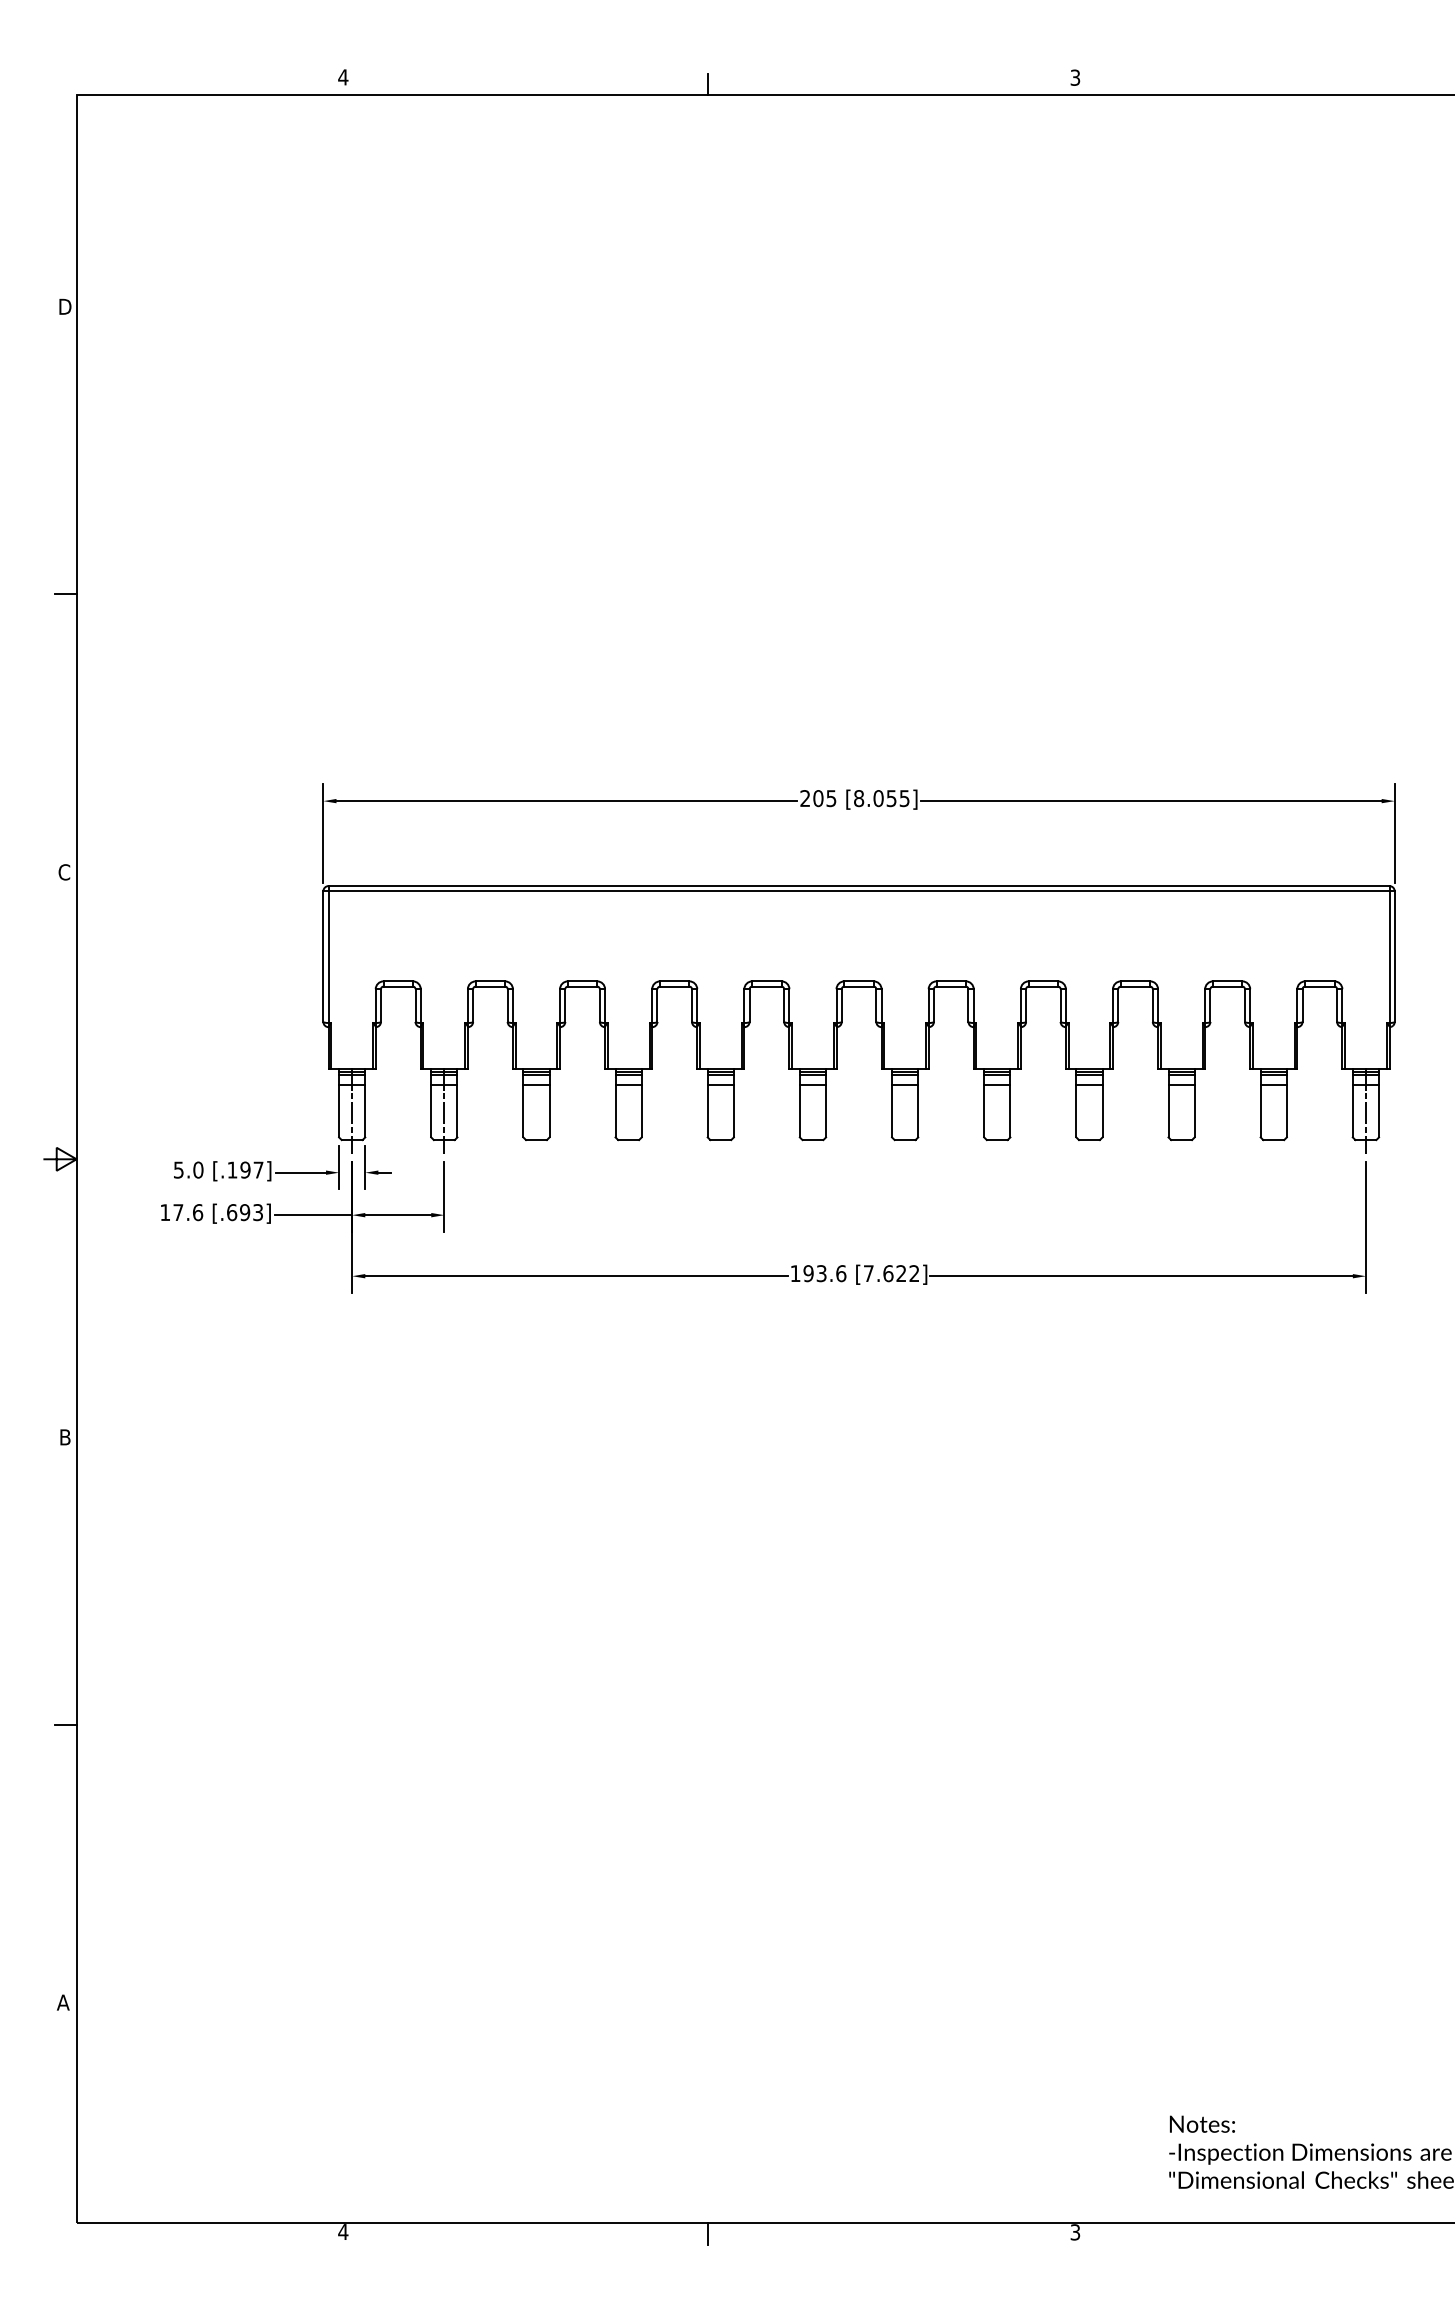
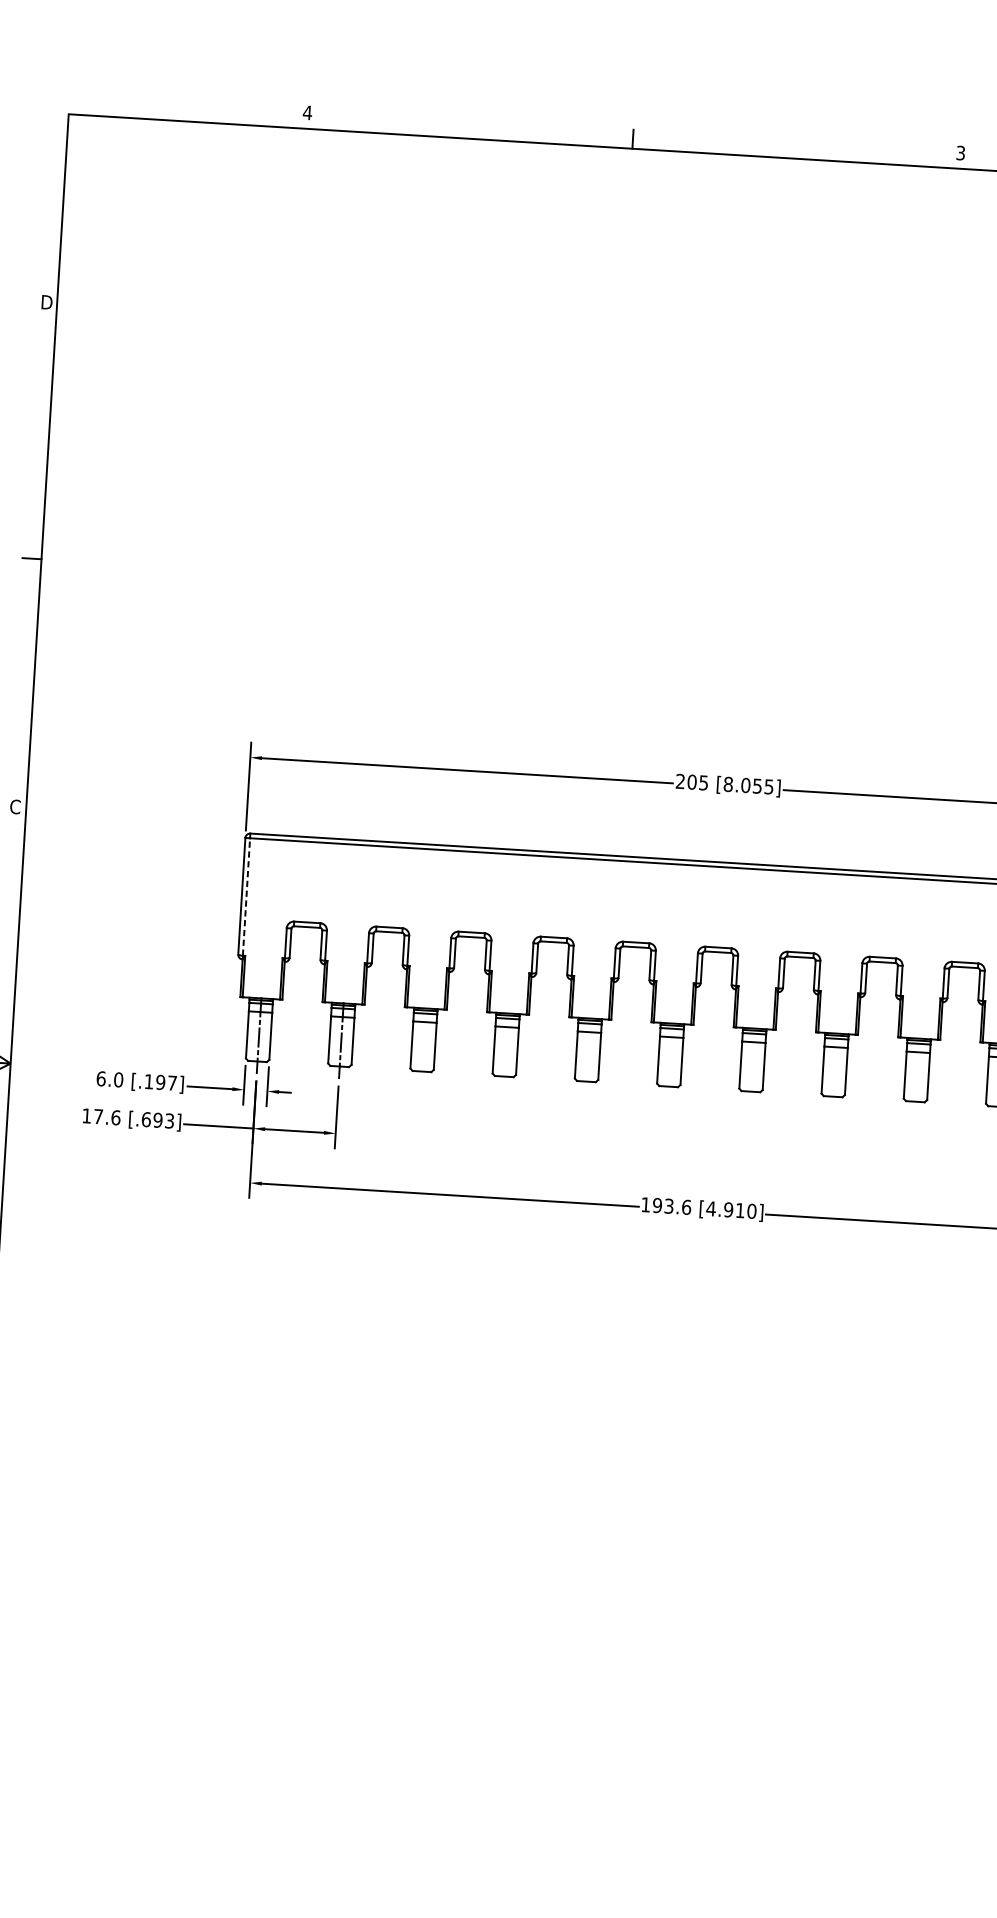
line: (328, 957) -> (246, 897), solid -> dashed
text: (178, 1169) -> (100, 1078), 5.0 -> 6.0
text: (891, 1273) -> (731, 1209), [7.622] -> [4.910]

